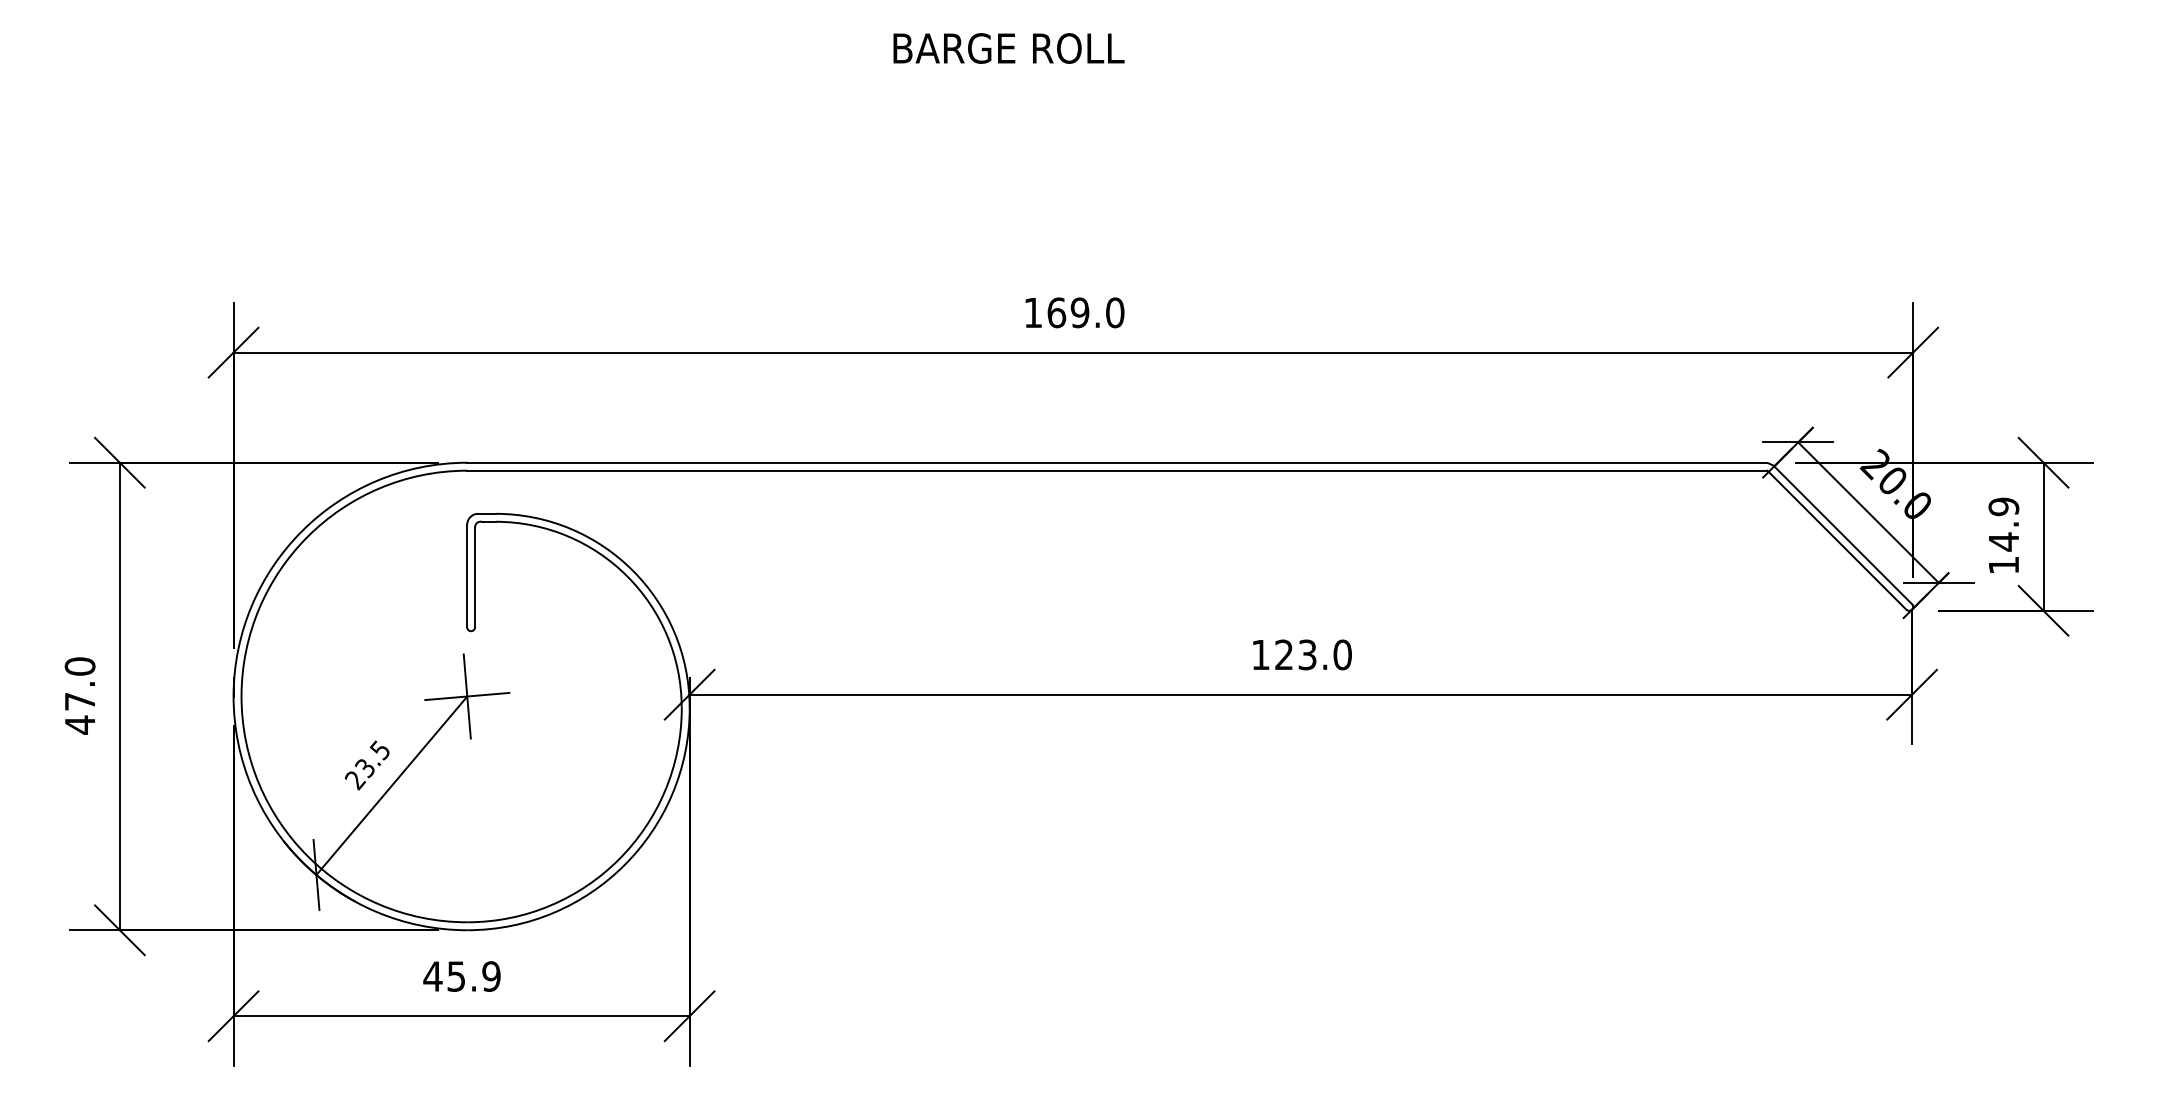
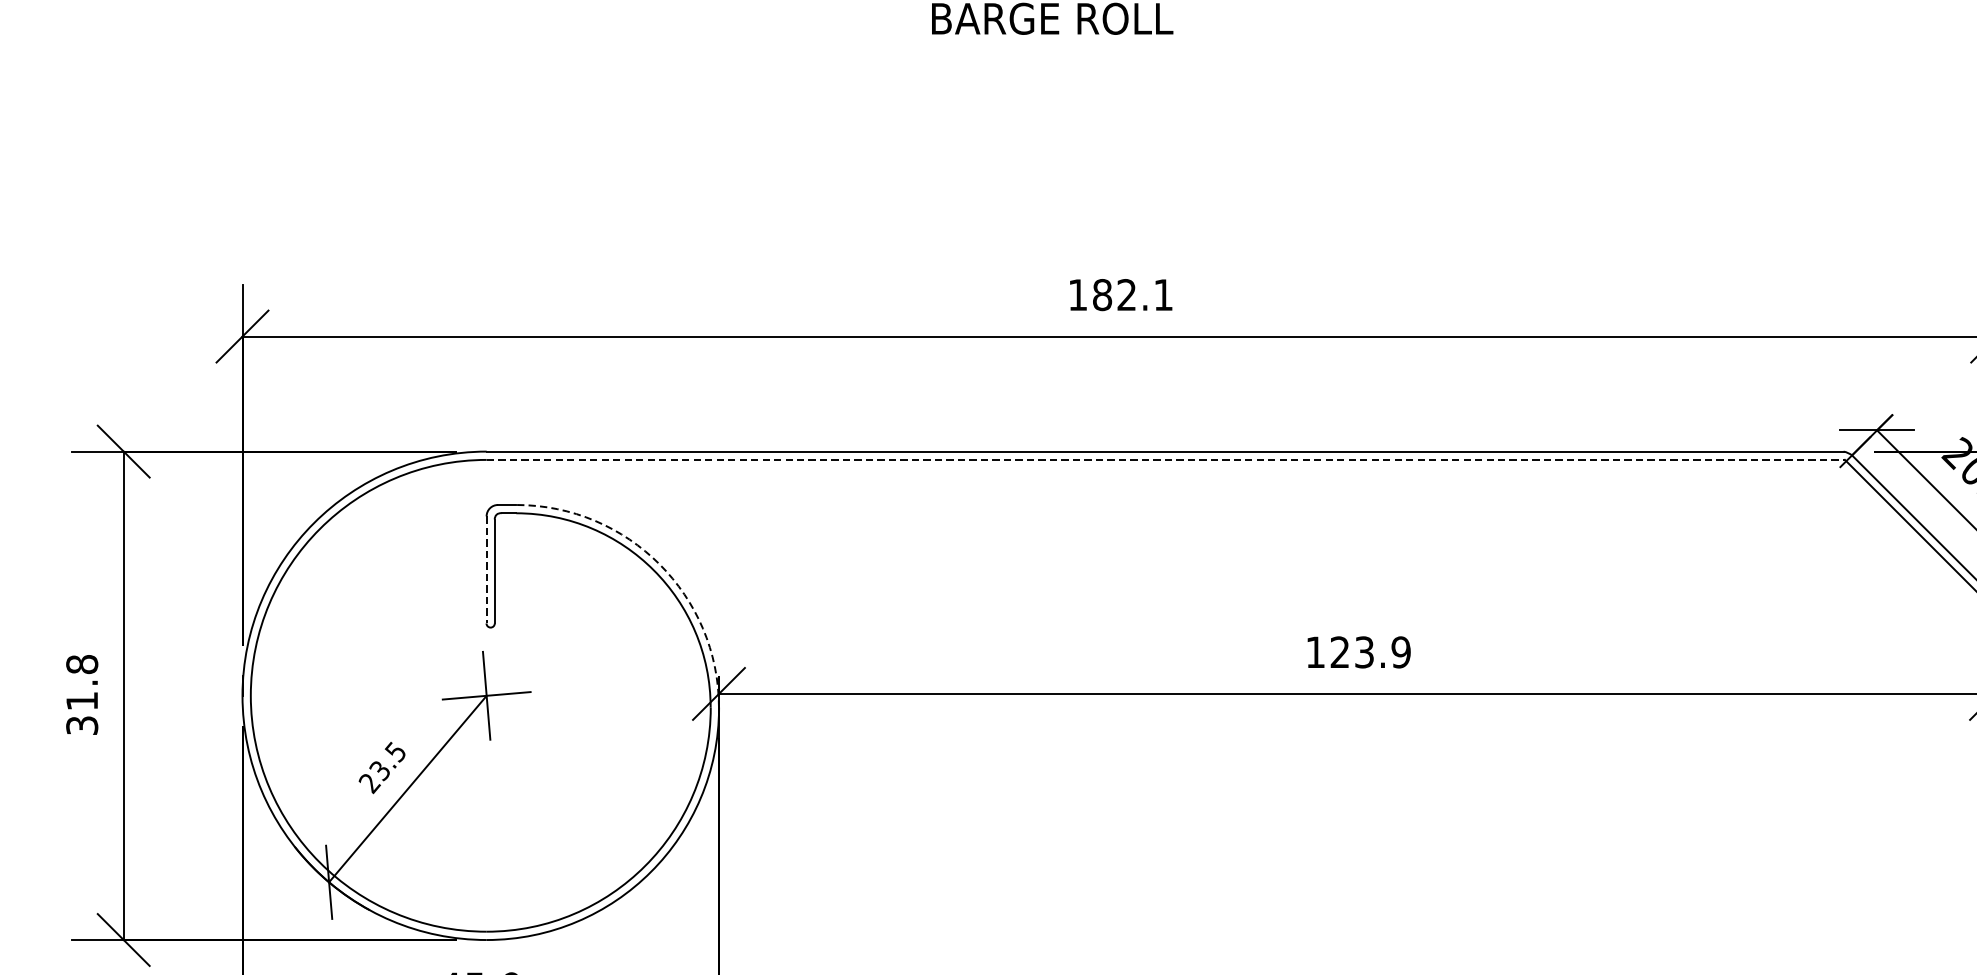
text: (1085, 312) -> (1132, 294), 169.0 -> 182.1
line: (1117, 470) -> (1165, 459), solid -> dashed
arc: (632, 570) -> (659, 564), solid -> dashed
line: (467, 576) -> (486, 570), solid -> dashed
text: (1342, 654) -> (1400, 651), 123.0 -> 123.9
text: (79, 695) -> (81, 694), 47.0 -> 31.8

